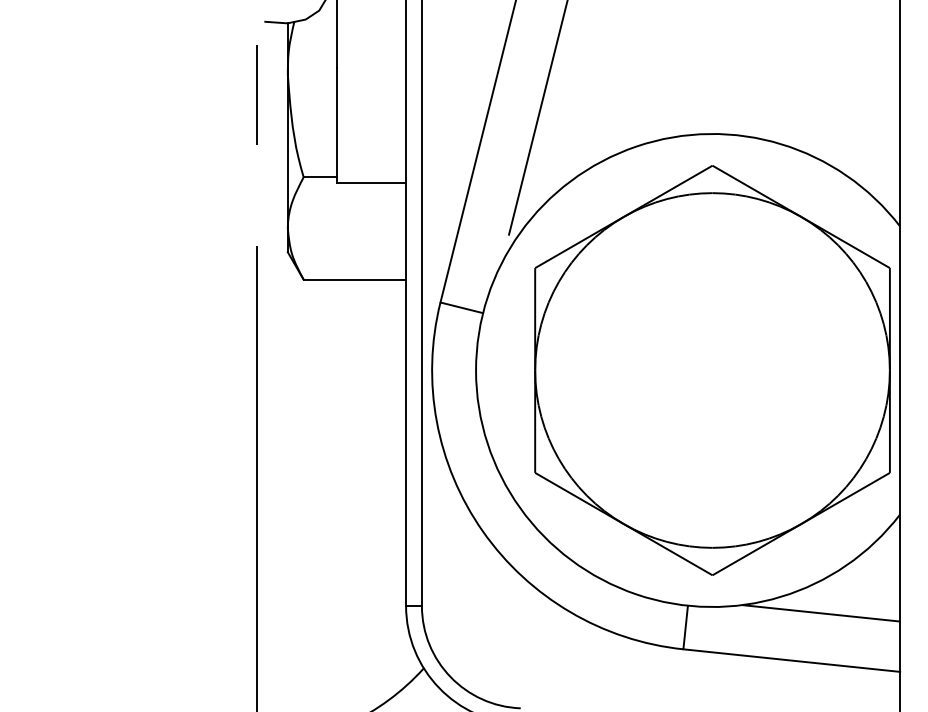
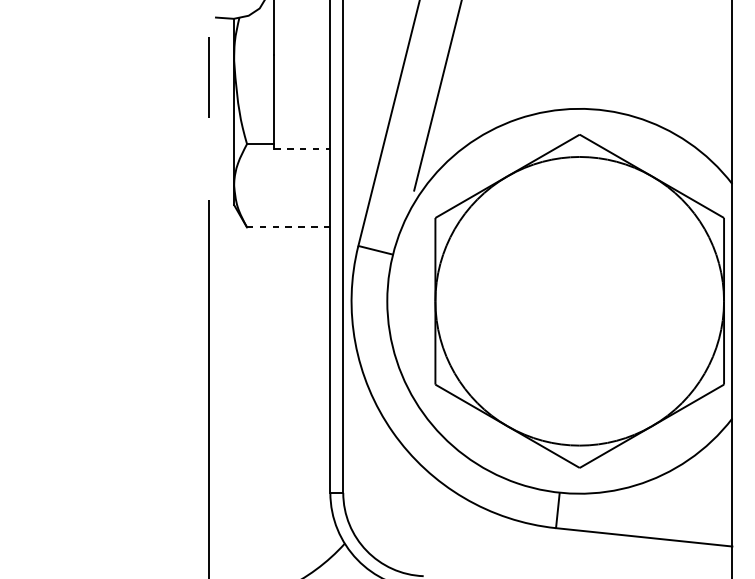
line: (372, 183) -> (303, 149), solid -> dashed
line: (354, 279) -> (288, 227), solid -> dashed
line: (821, 613) -> (668, 499), removed

